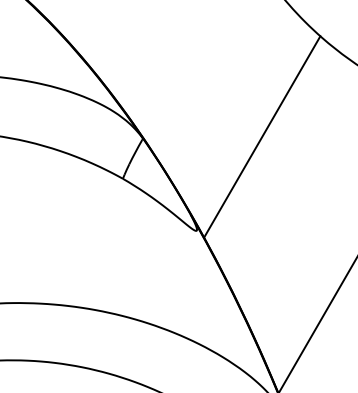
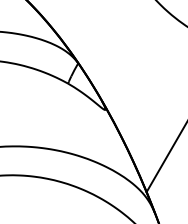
line: (262, 136) -> (138, 62), removed

